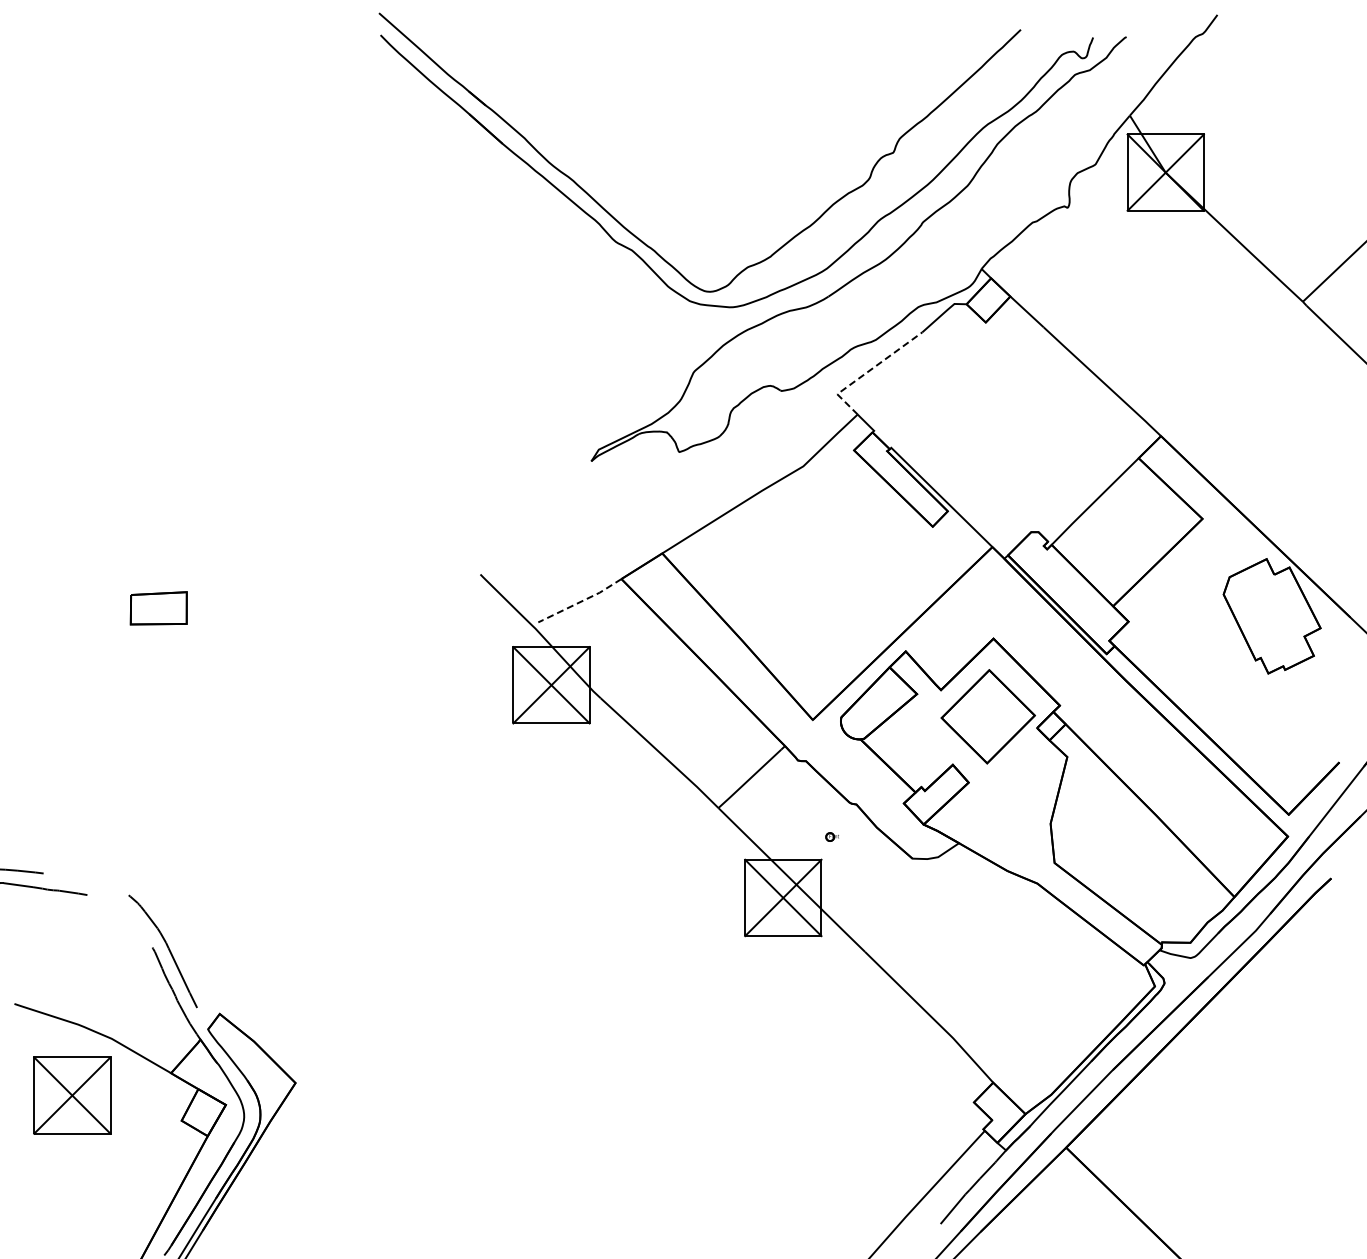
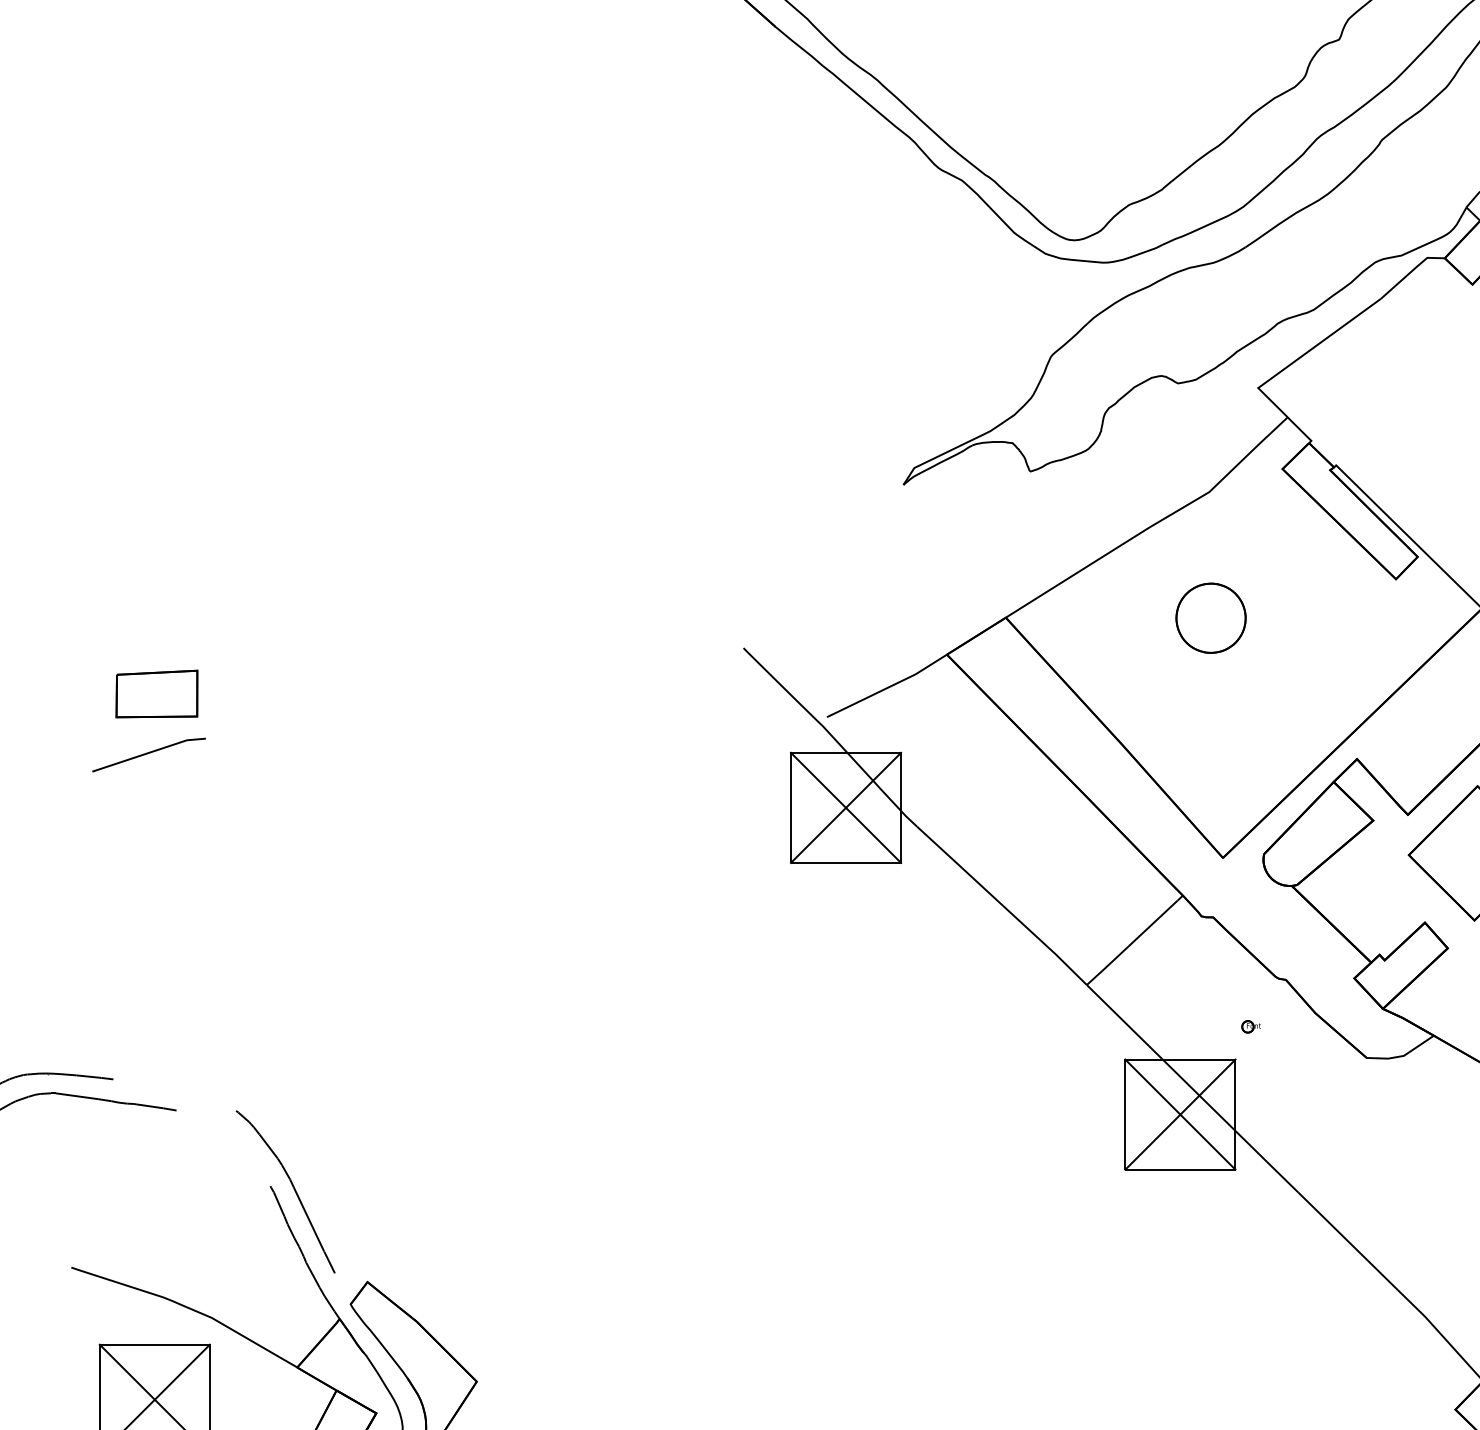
line: (867, 372) -> (1301, 356), dashed -> solid
part: (804, 553) -> (1210, 617), added
line: (580, 602) -> (887, 688), dashed -> solid
part: (158, 608) -> (156, 694), moved
line: (67, 648) -> (147, 754), added

